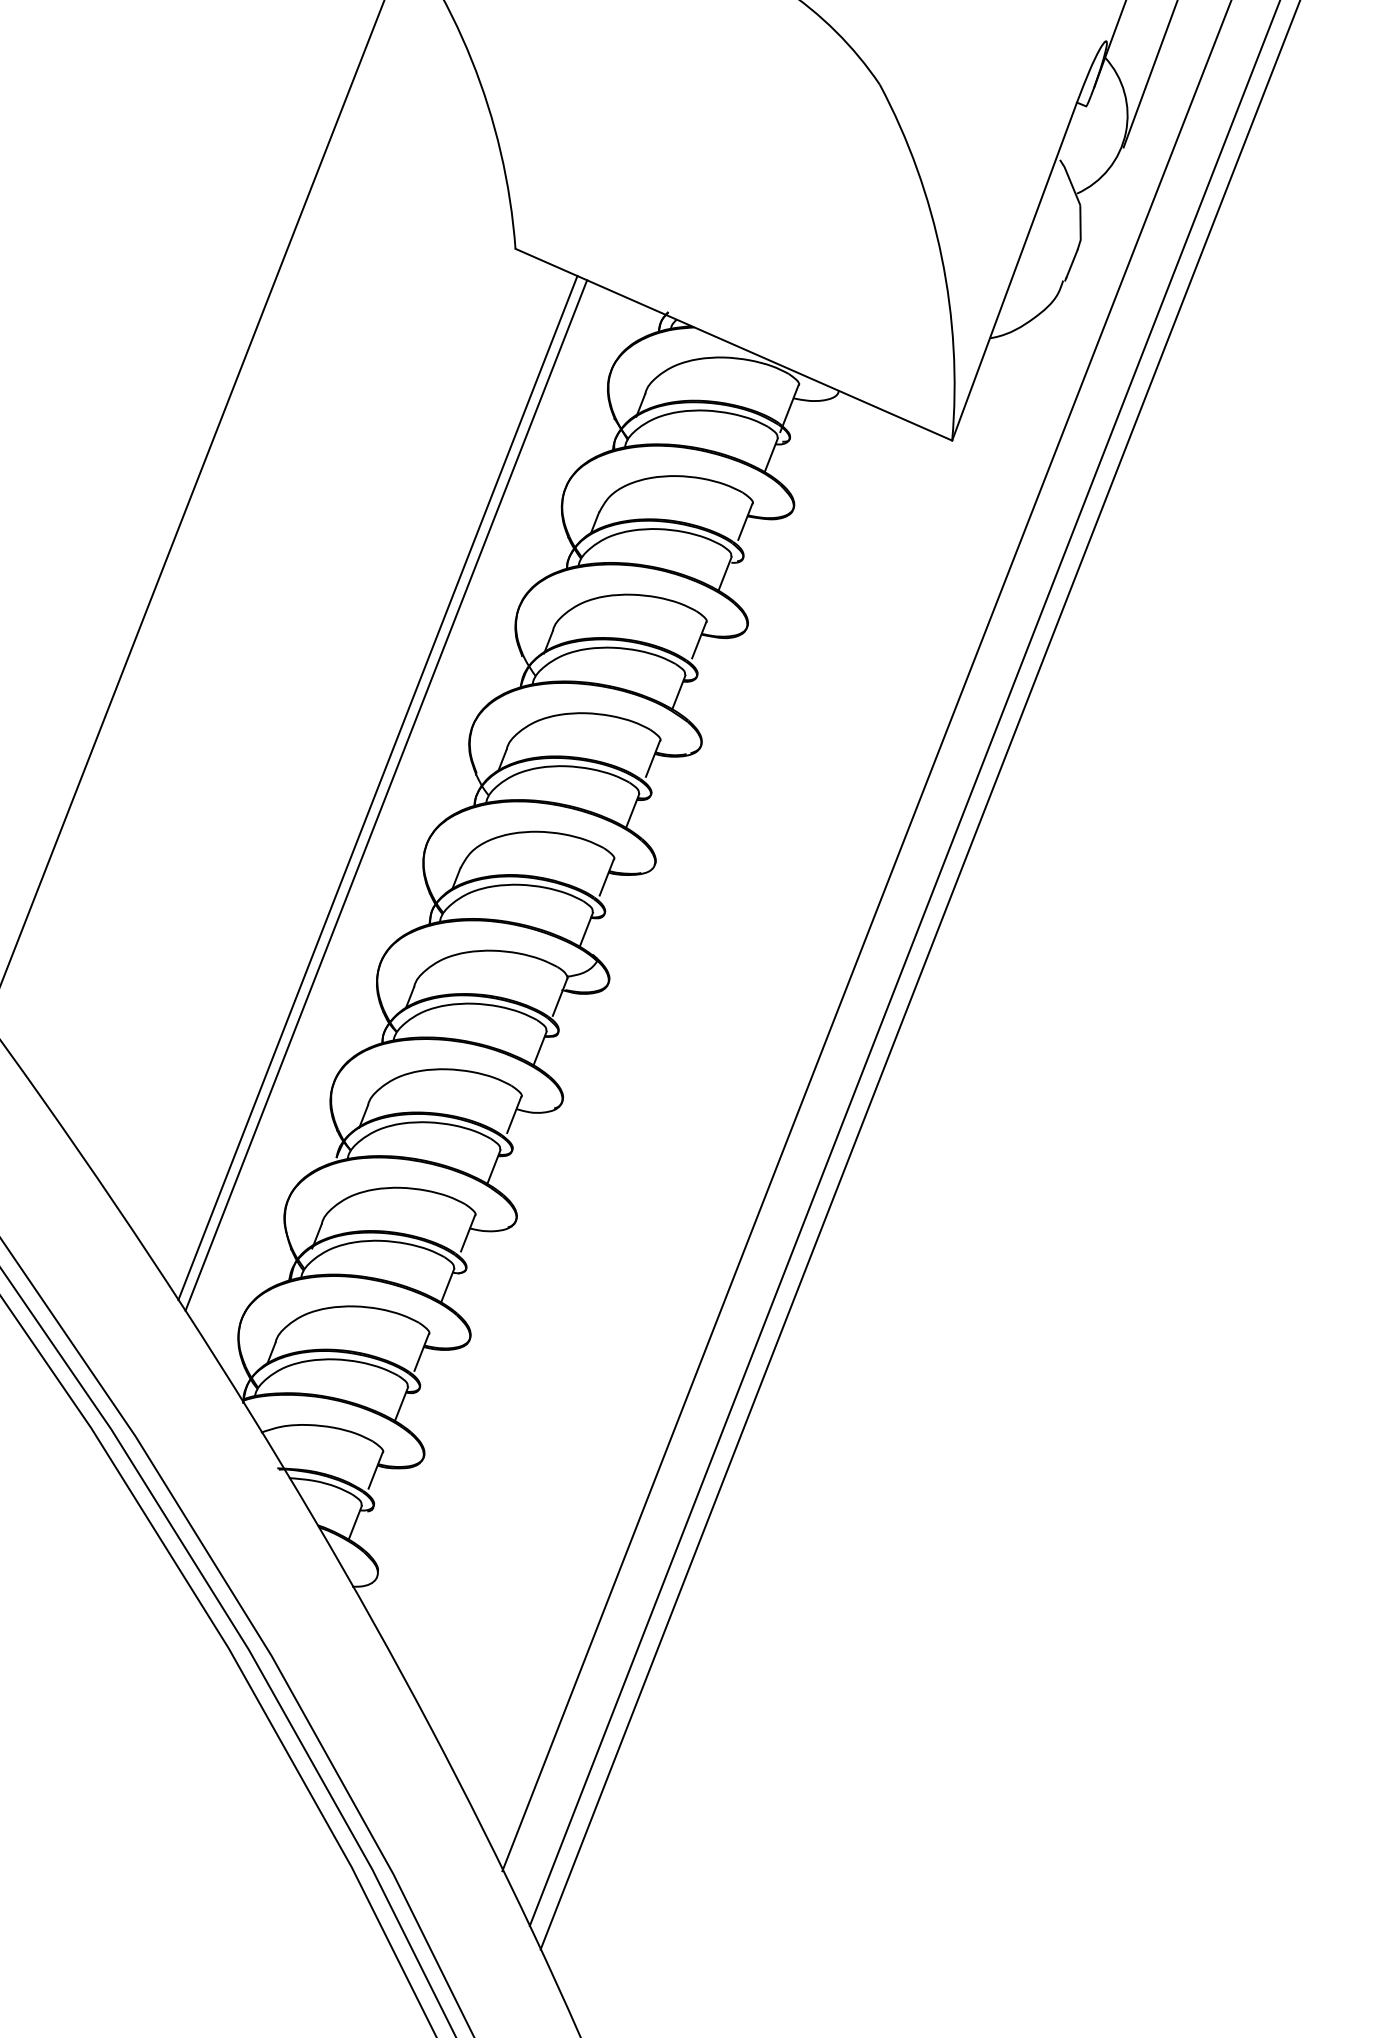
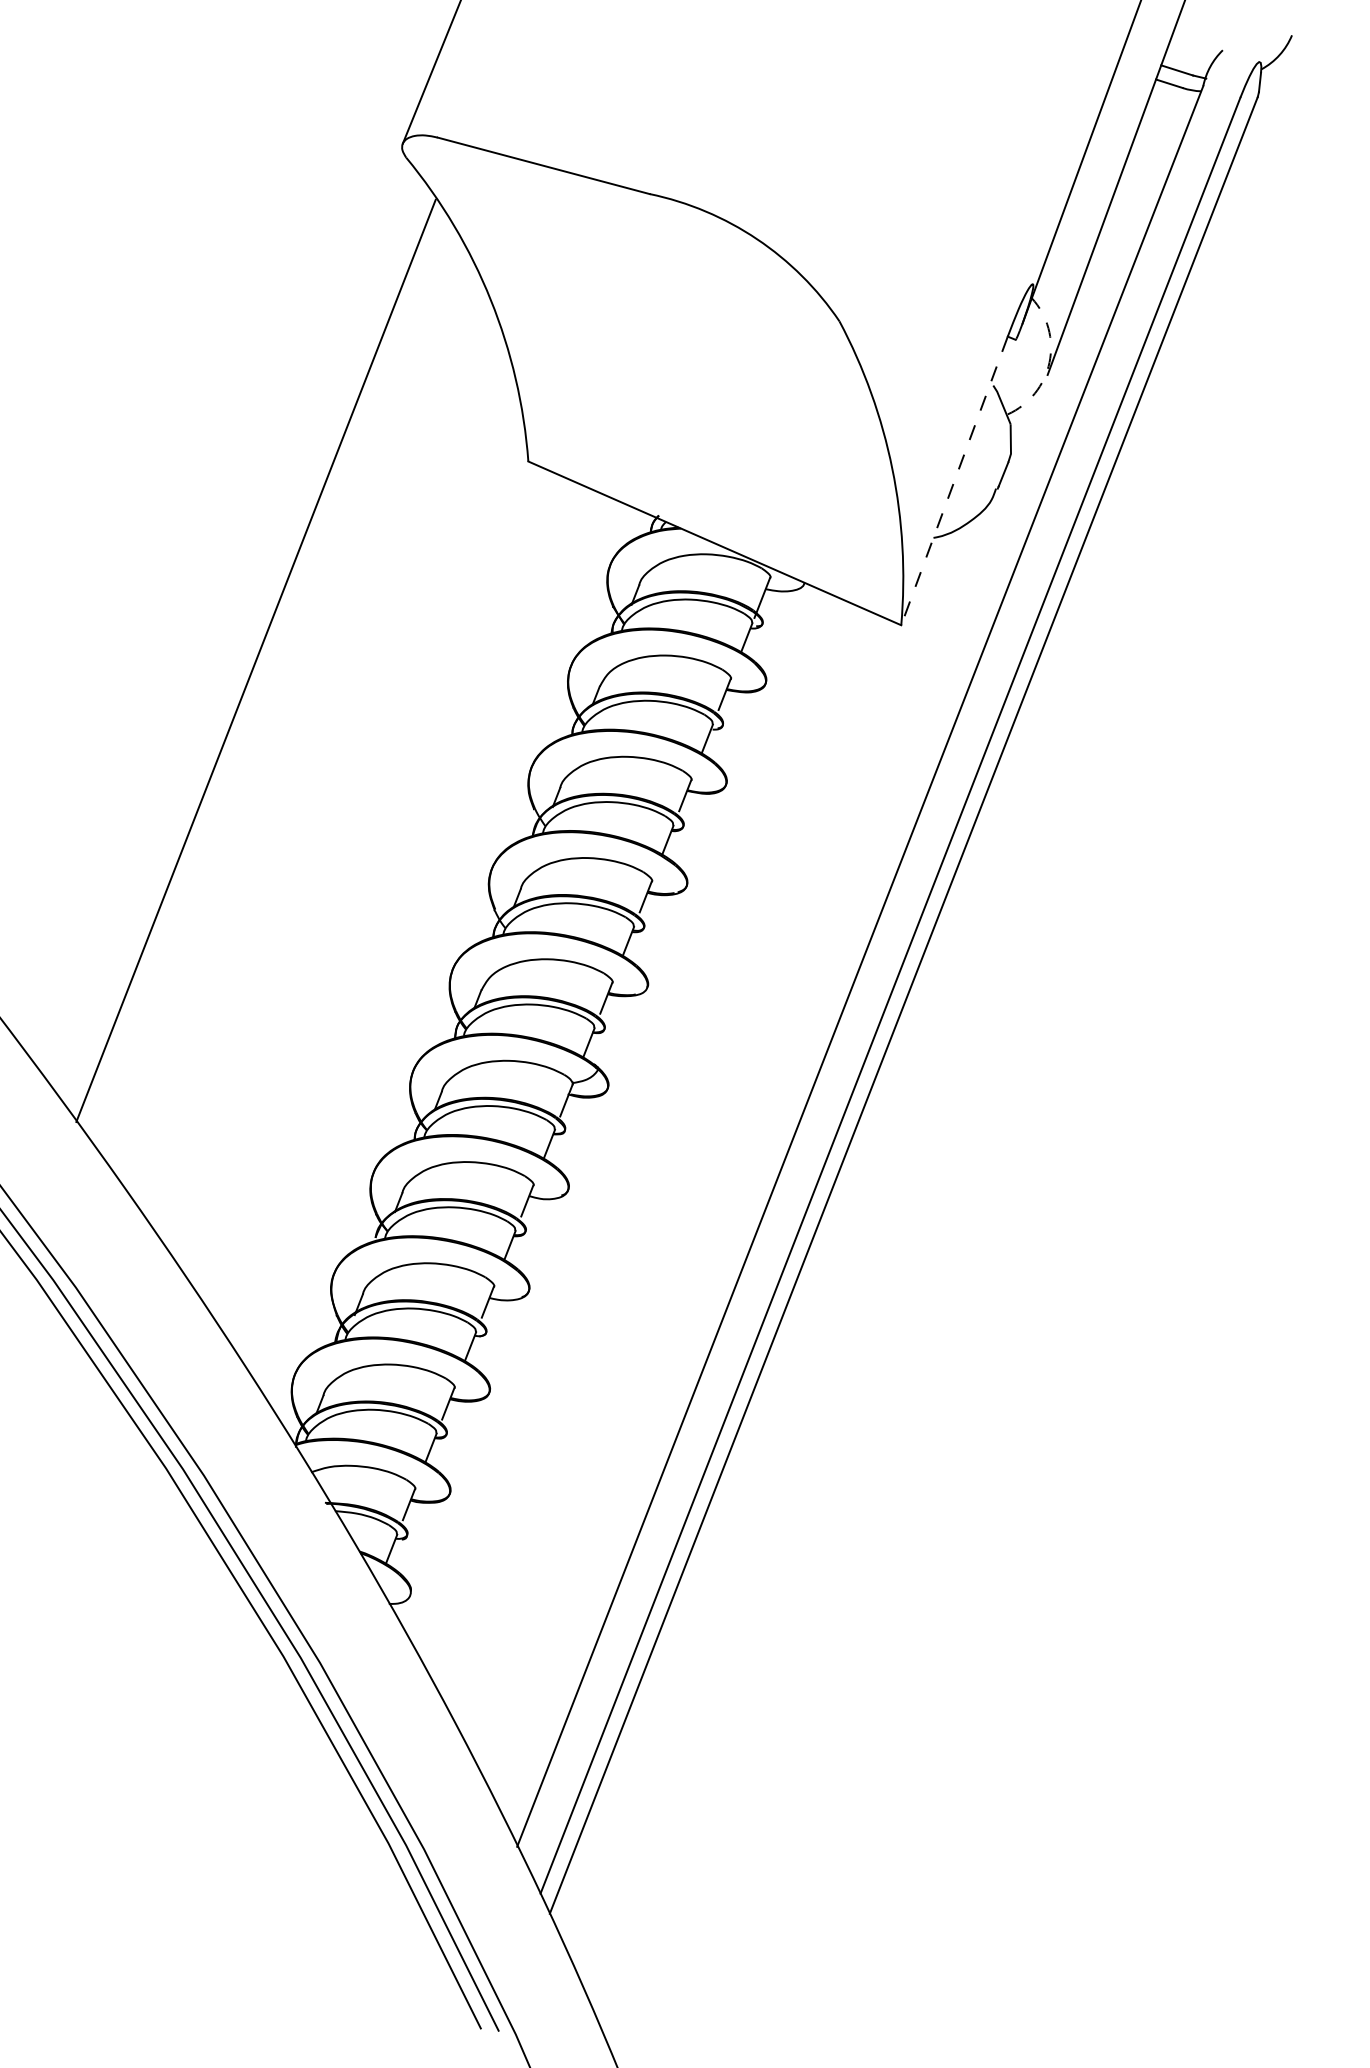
arc: (1125, 132) -> (1049, 362), solid -> dashed
line: (1014, 272) -> (954, 481), solid -> dashed
line: (377, 787) -> (410, 921), removed
line: (385, 795) -> (417, 928), removed

